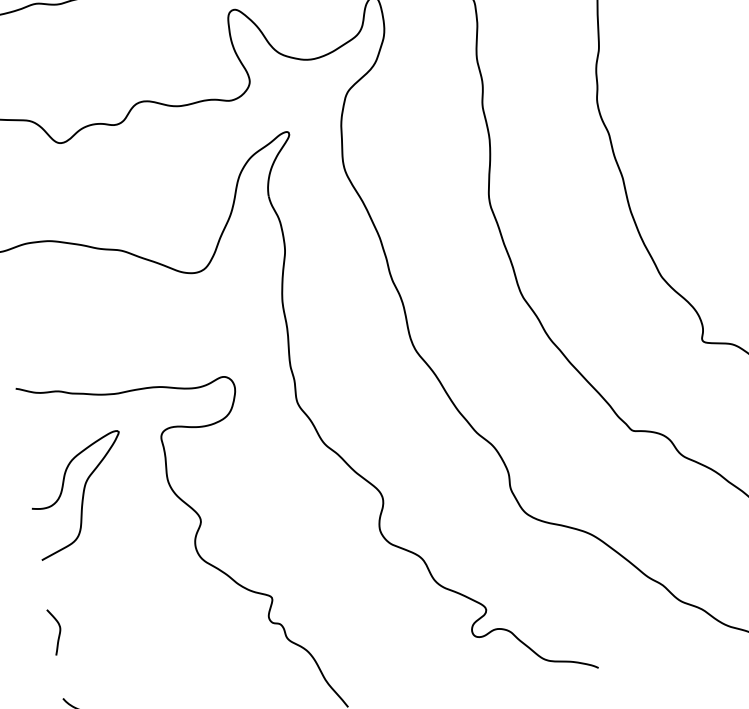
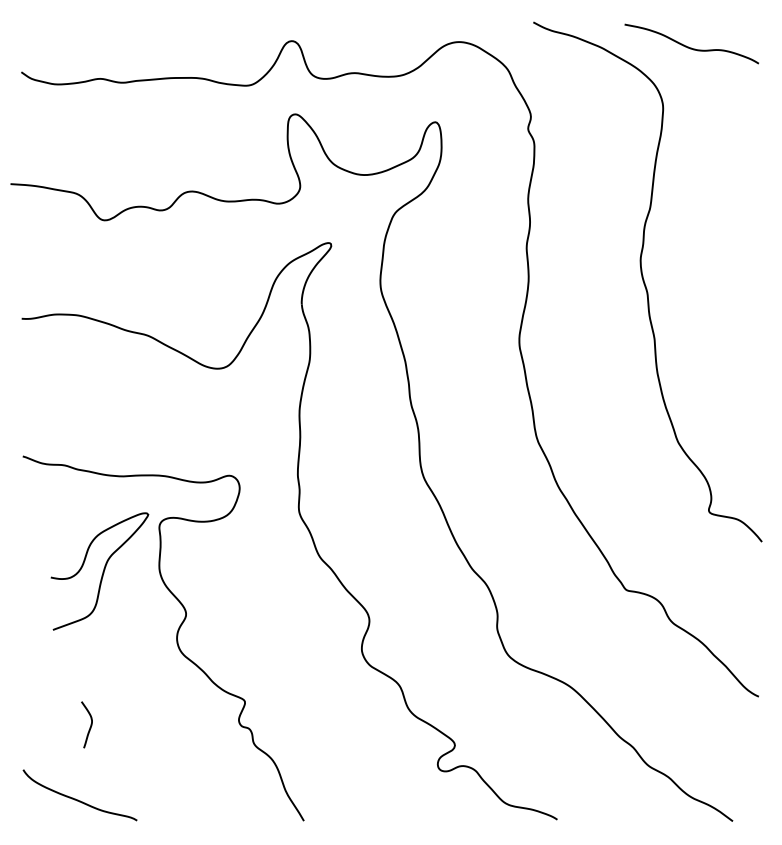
curve: (82, 495) -> (102, 571), moved
curve: (59, 631) -> (90, 724), moved

